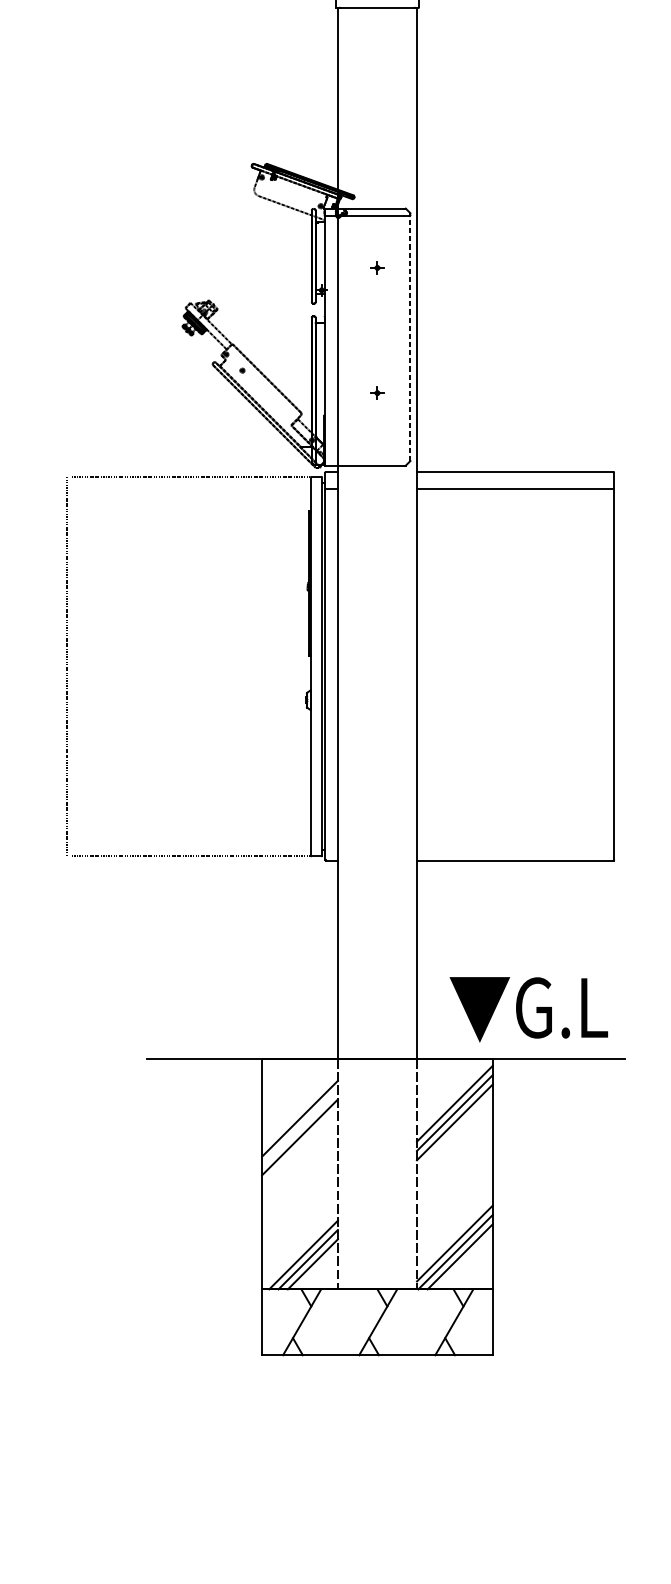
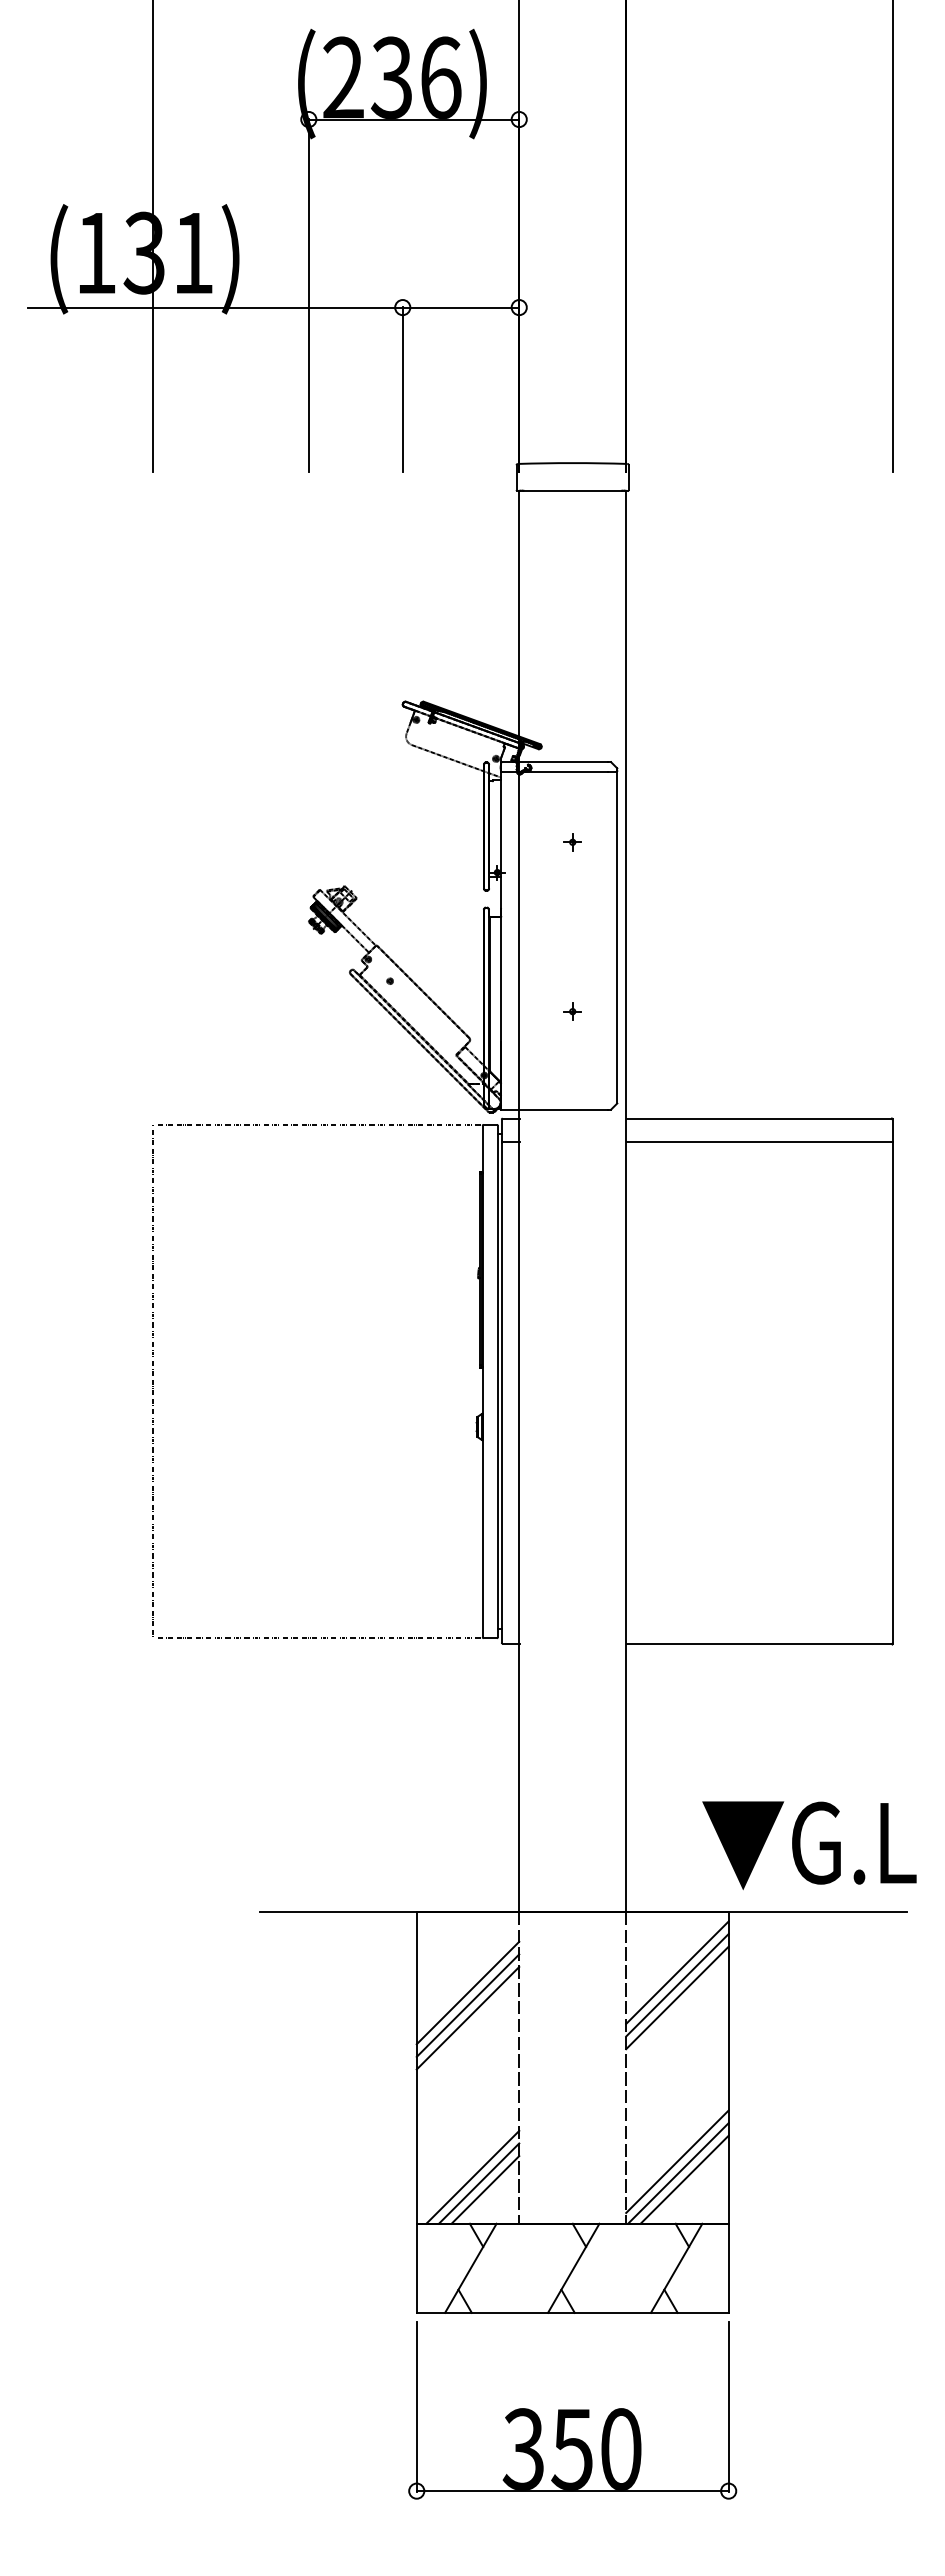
line: (410, 336) -> (617, 935), dashed -> solid
text: (528, 1009) -> (809, 1845), moved
line: (299, 1127) -> (467, 2005), added
part: (377, 1427) -> (572, 2410), added

